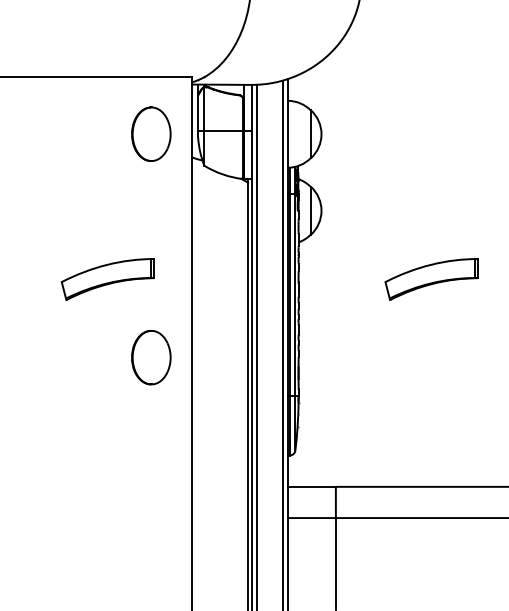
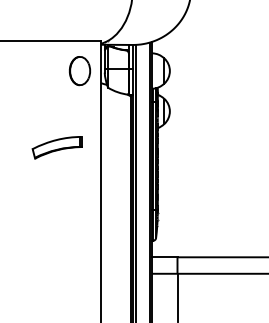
part: (430, 278) -> (227, 147), removed
part: (150, 358) -> (79, 189), removed

